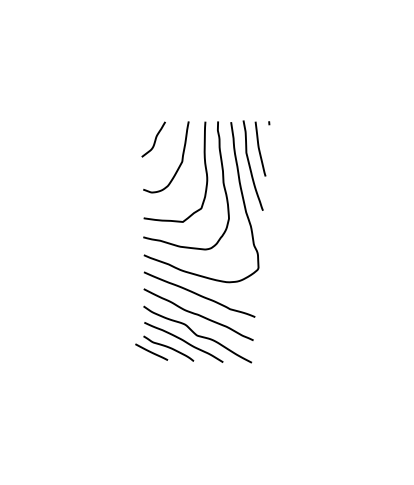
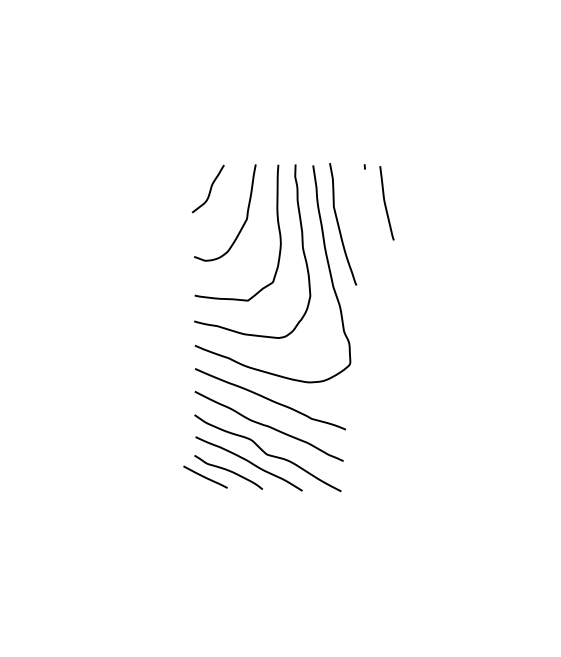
curve: (259, 148) -> (385, 202), moved

